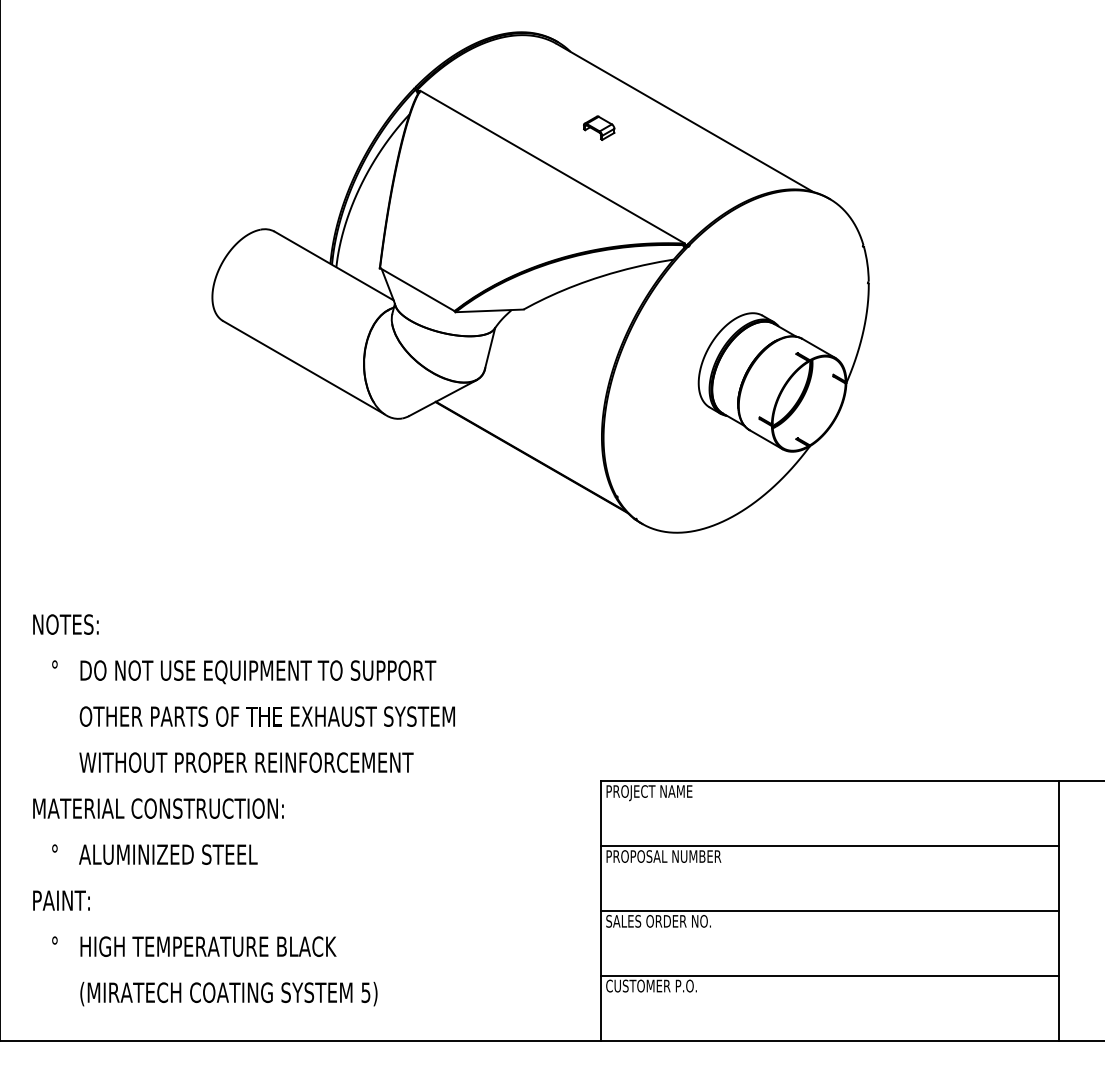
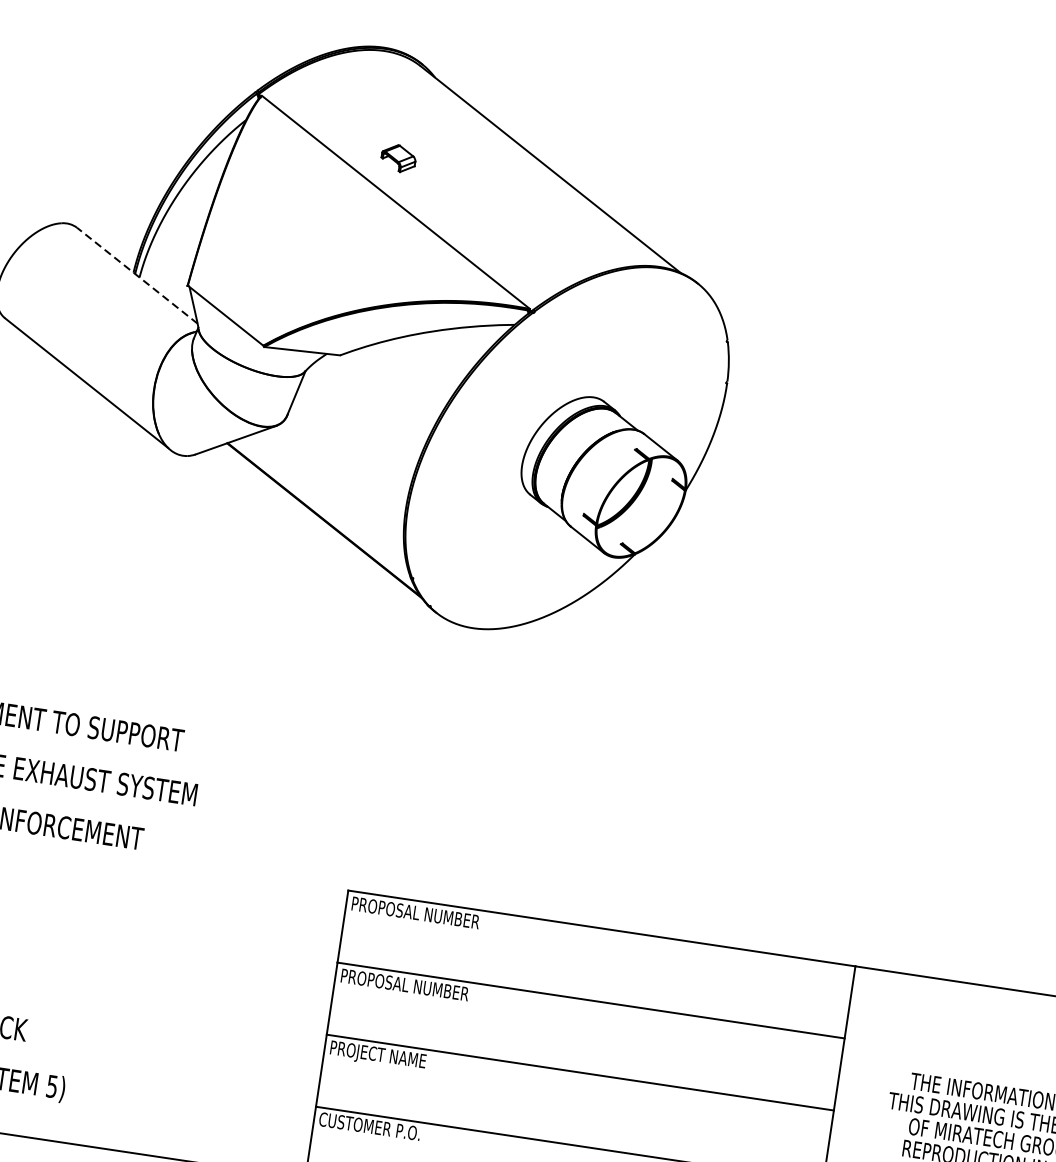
part: (599, 127) -> (399, 157), moved
line: (334, 266) -> (137, 276), solid -> dashed
text: (675, 793) -> (428, 917), PROJECT NAME -> PROPOSAL NUMBER
text: (658, 922) -> (388, 1057), SALES ORDER NO. -> PROJECT NAME

